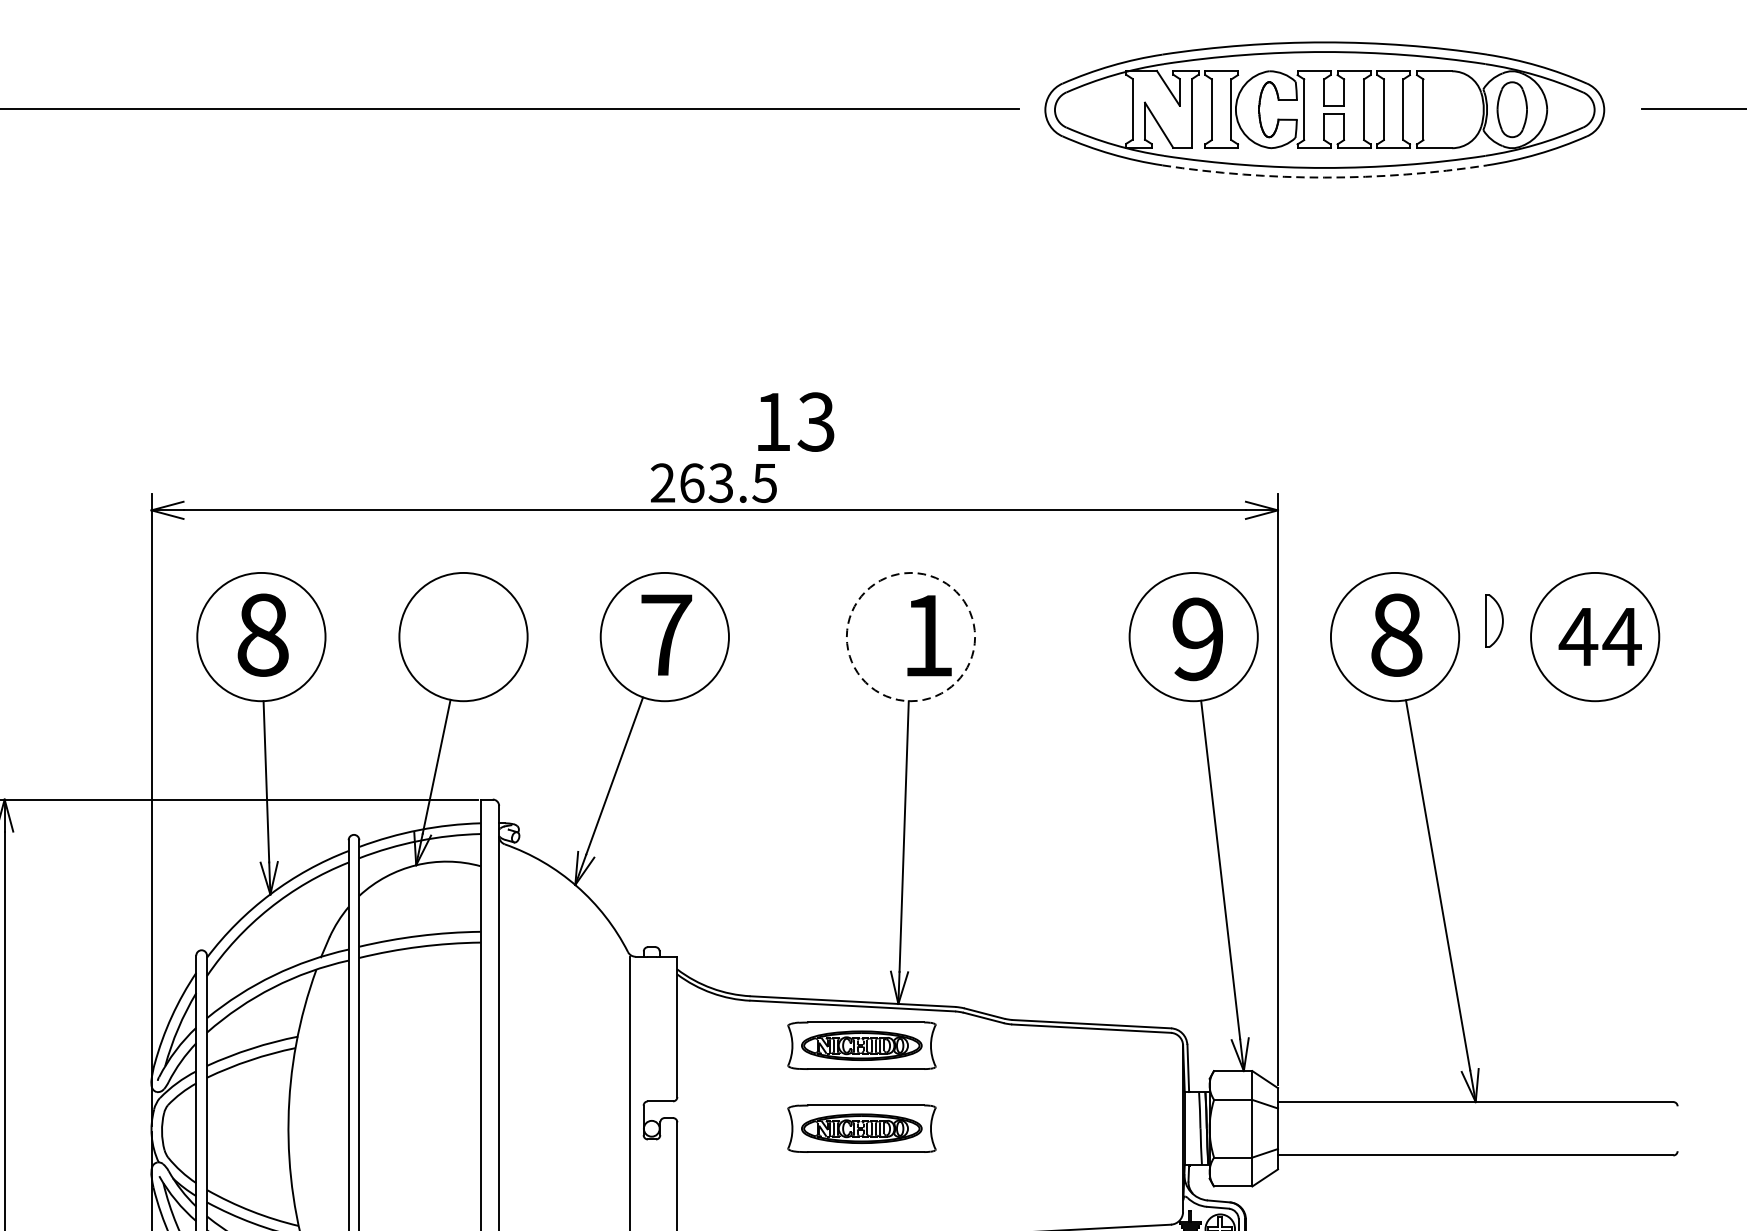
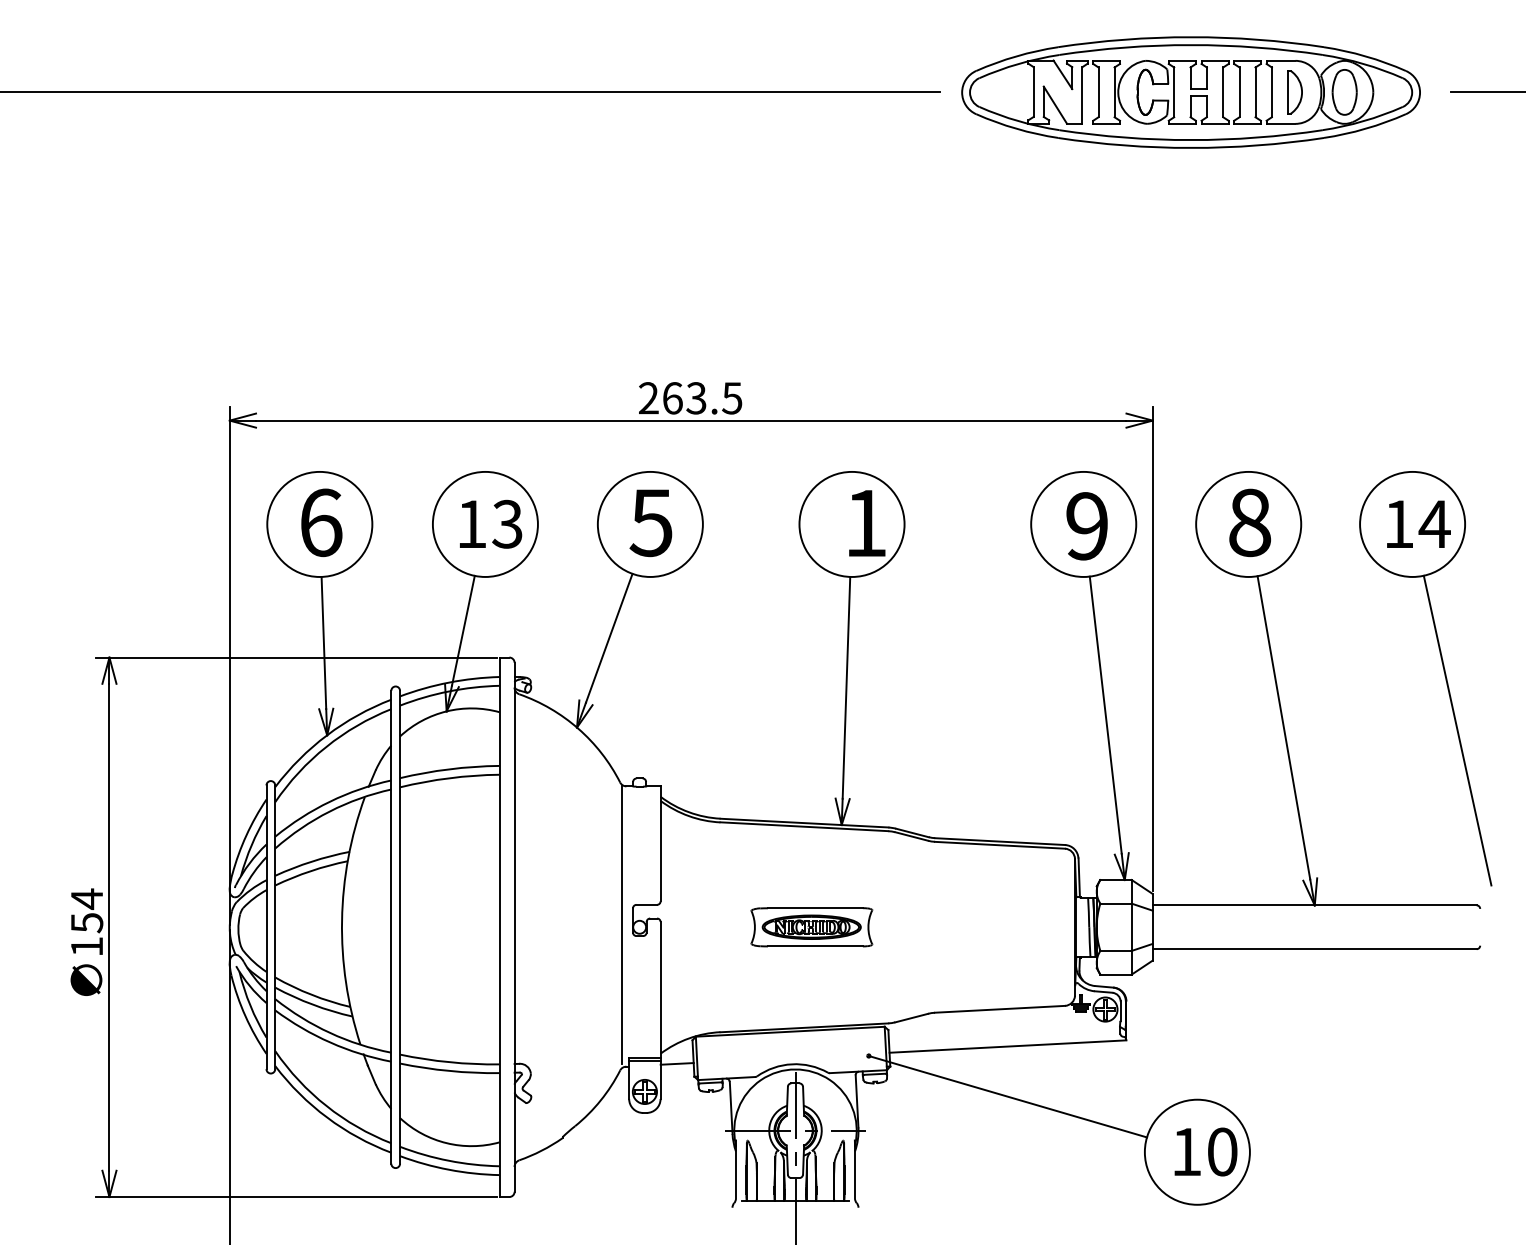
arc: (1325, 177) -> (1191, 147), dashed -> solid
text: (796, 421) -> (491, 523), moved
part: (1493, 621) -> (1294, 92), moved
text: (263, 634) -> (321, 522), 8 -> 6
text: (665, 635) -> (650, 523), 7 -> 5
circle: (910, 635) -> (851, 523), dashed -> solid
text: (1577, 635) -> (1398, 523), 44 -> 14
line: (1649, 888) -> (1457, 730), added
part: (861, 1046) -> (811, 859), removed

